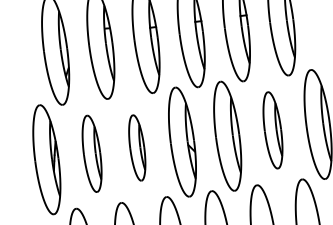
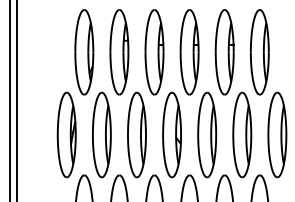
part: (273, 129) -> (242, 134), size x1.43
part: (136, 147) -> (136, 134), size x1.67
part: (91, 153) -> (101, 134), size x1.43

